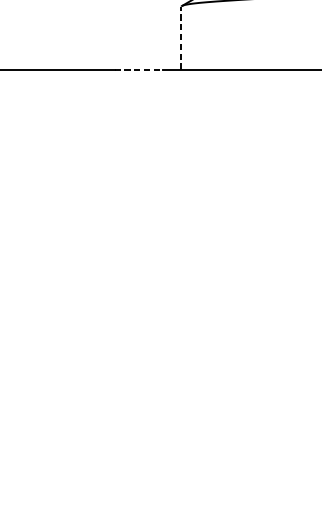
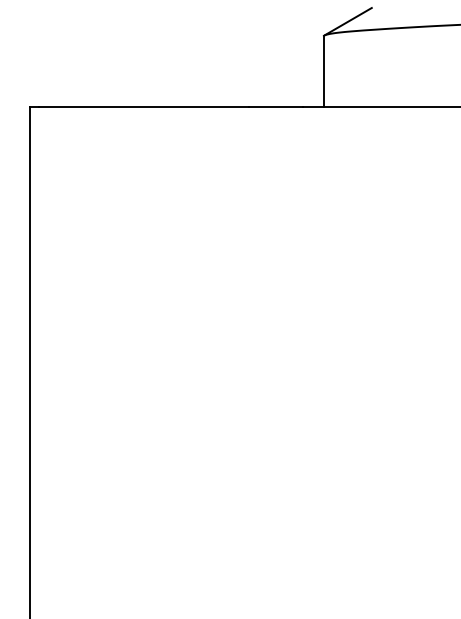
line: (181, 38) -> (323, 71), dashed -> solid
line: (139, 69) -> (276, 106), dashed -> solid

